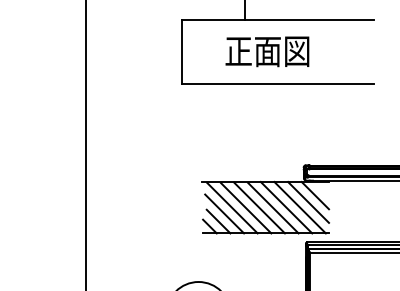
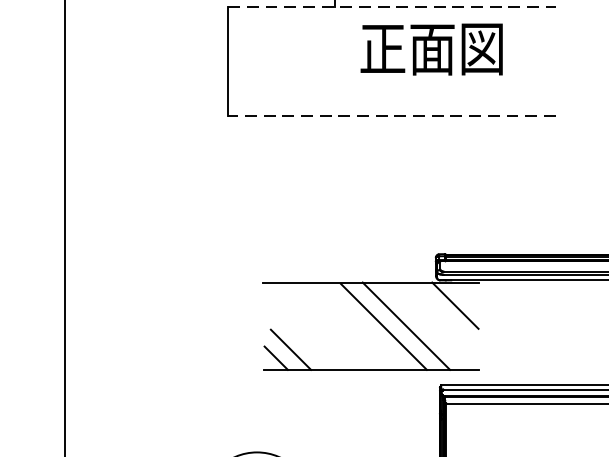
line: (278, 19) -> (392, 6), solid -> dashed
text: (267, 51) -> (431, 48), moved
line: (277, 83) -> (391, 115), solid -> dashed
line: (308, 201) -> (443, 315), removed
line: (232, 207) -> (314, 325), removed
line: (259, 207) -> (360, 325), removed
line: (299, 207) -> (428, 325), removed
line: (246, 208) -> (338, 327), removed
line: (224, 213) -> (301, 336), removed

